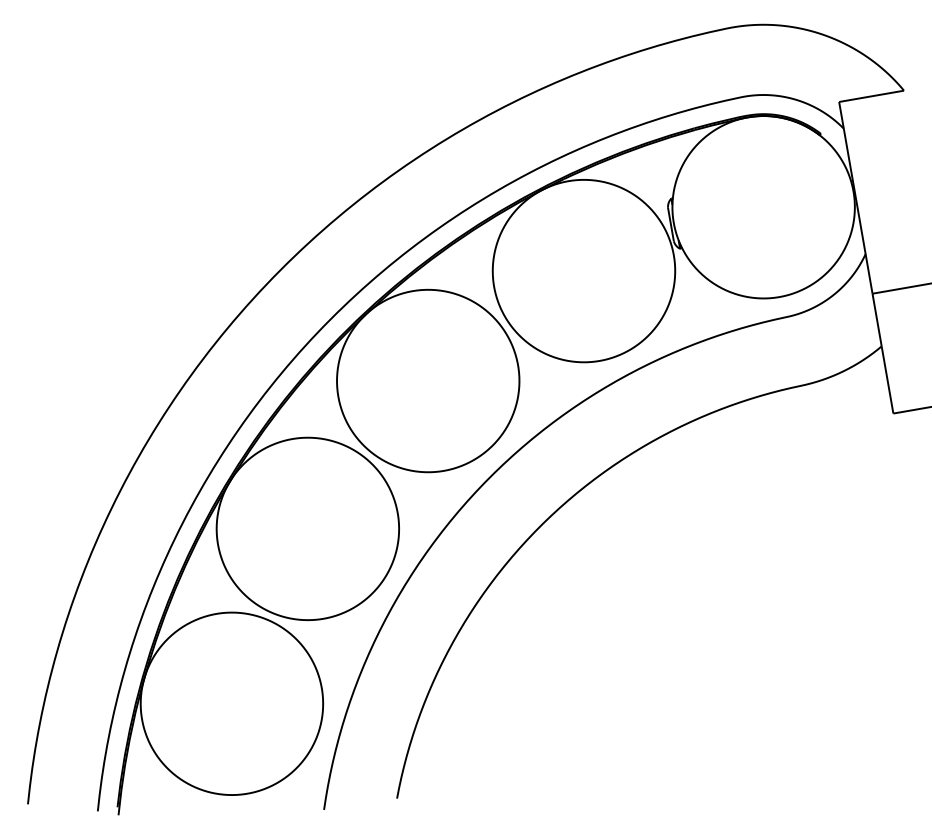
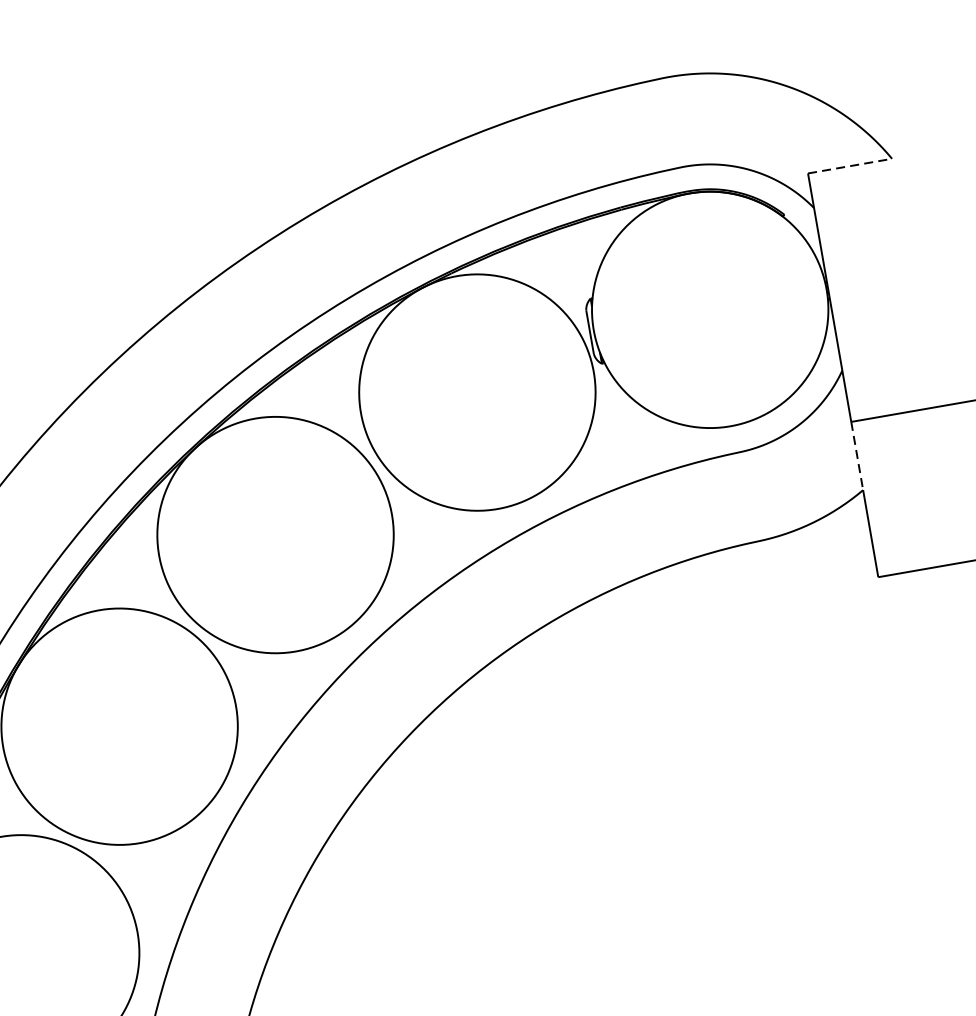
line: (871, 96) -> (849, 166), solid -> dashed
line: (877, 320) -> (857, 456), solid -> dashed

